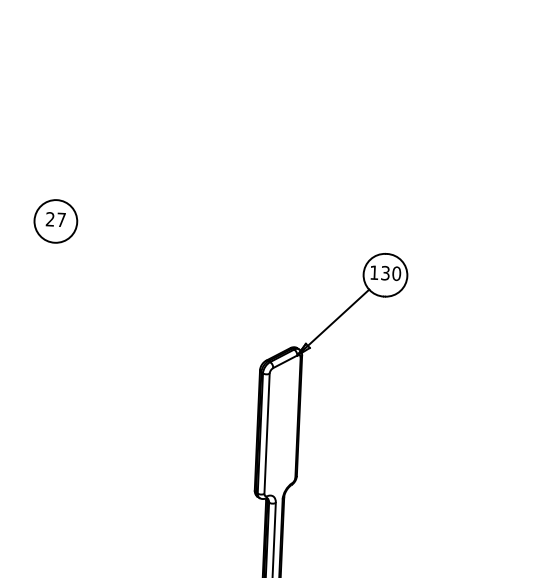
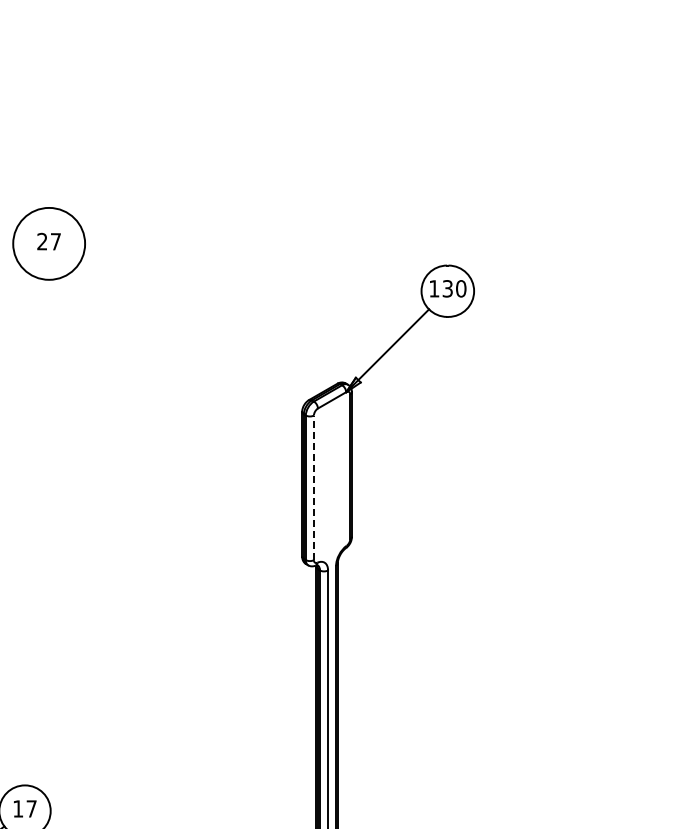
circle: (55, 221) -> (48, 243), size x1.4
line: (266, 433) -> (313, 487), solid -> dashed

